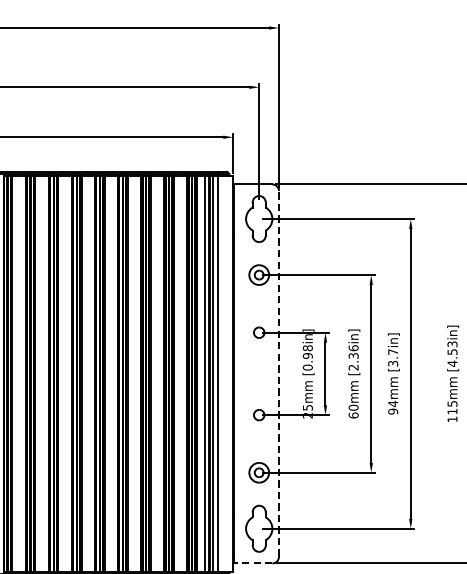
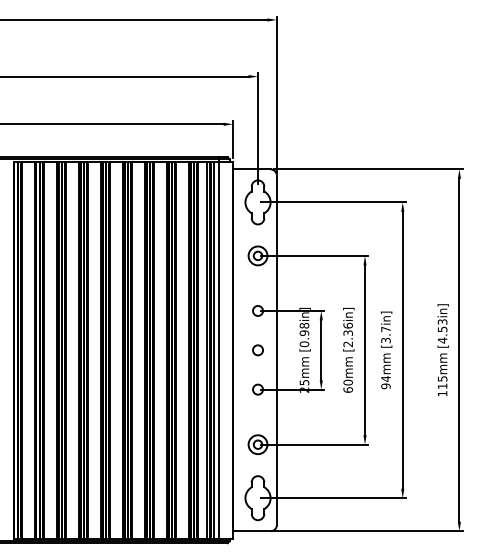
part: (258, 374) -> (257, 350), added
line: (278, 374) -> (276, 350), dashed -> solid
line: (253, 563) -> (252, 531), dashed -> solid

